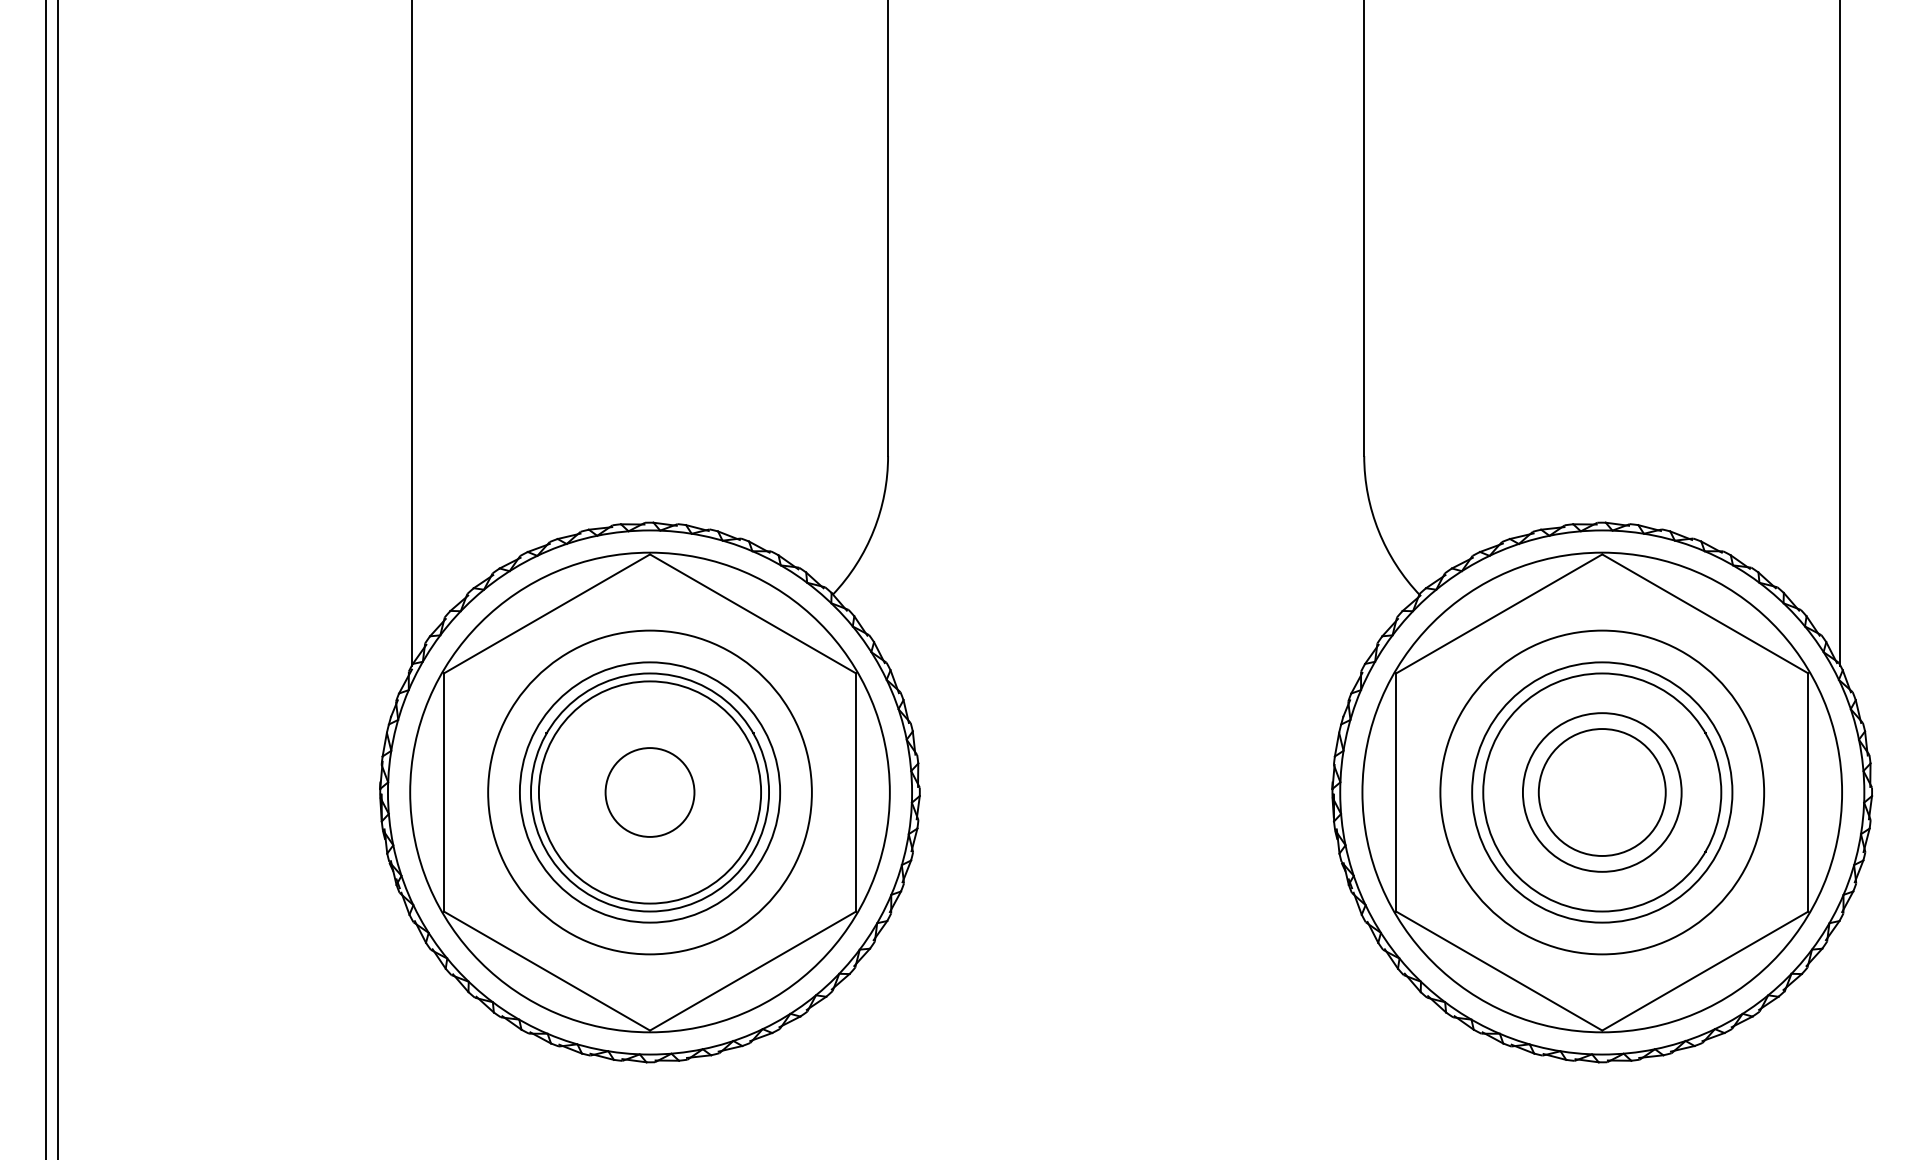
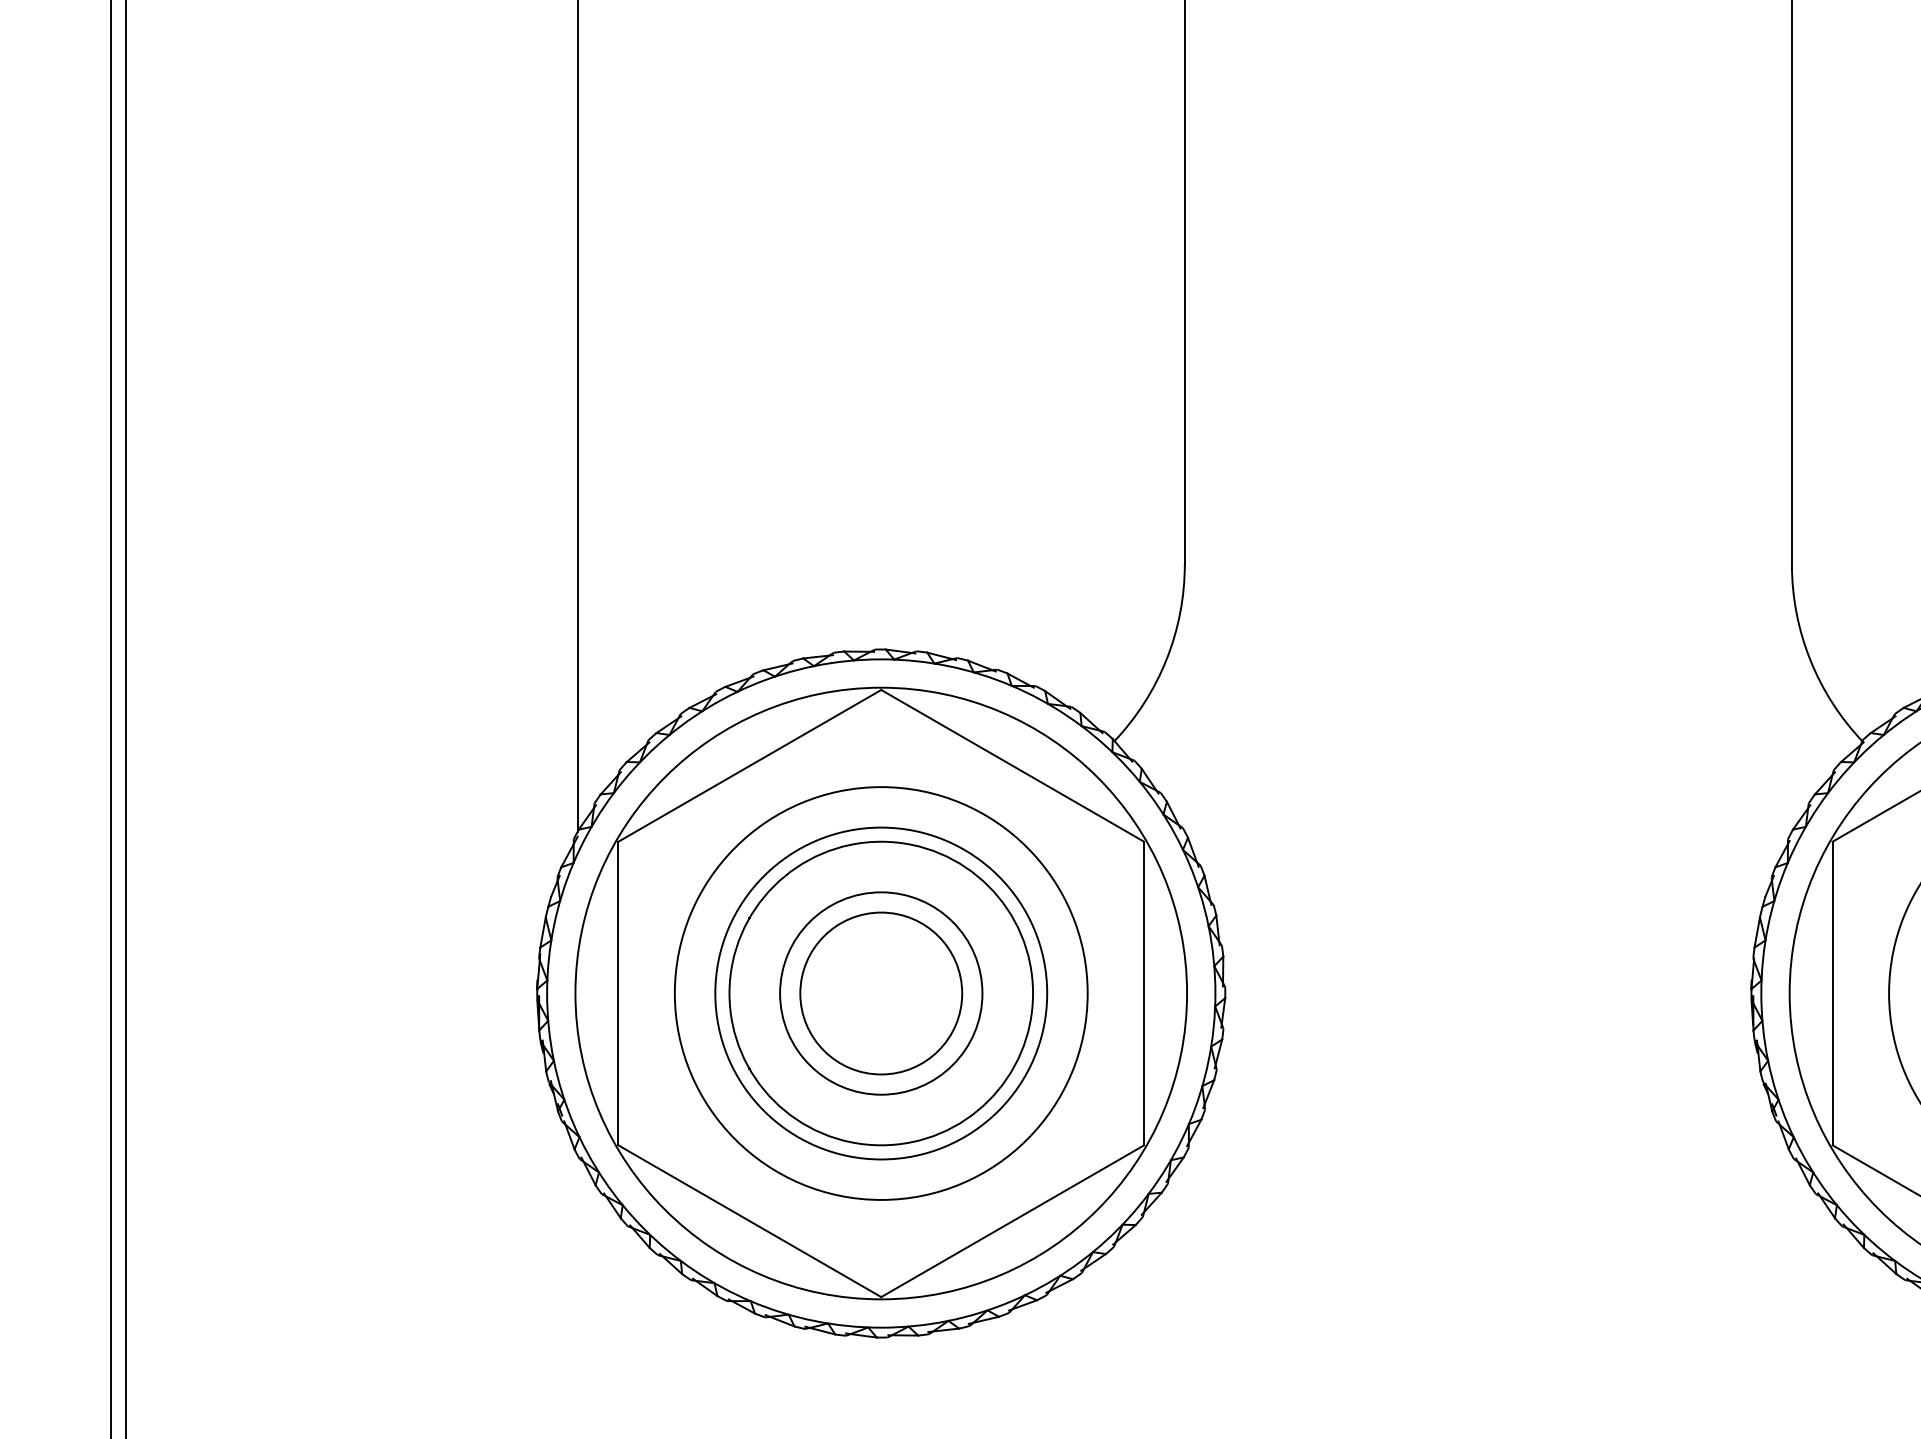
circle: (649, 792) -> (880, 993), size x0.71
circle: (649, 792) -> (880, 993), size x1.43

